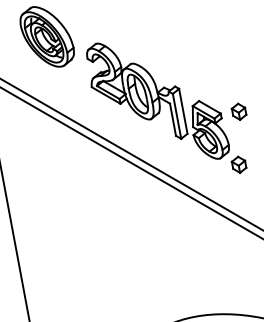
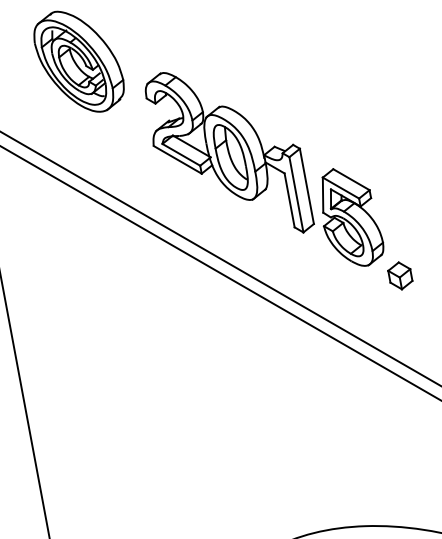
part: (238, 111) -> (399, 186), removed

